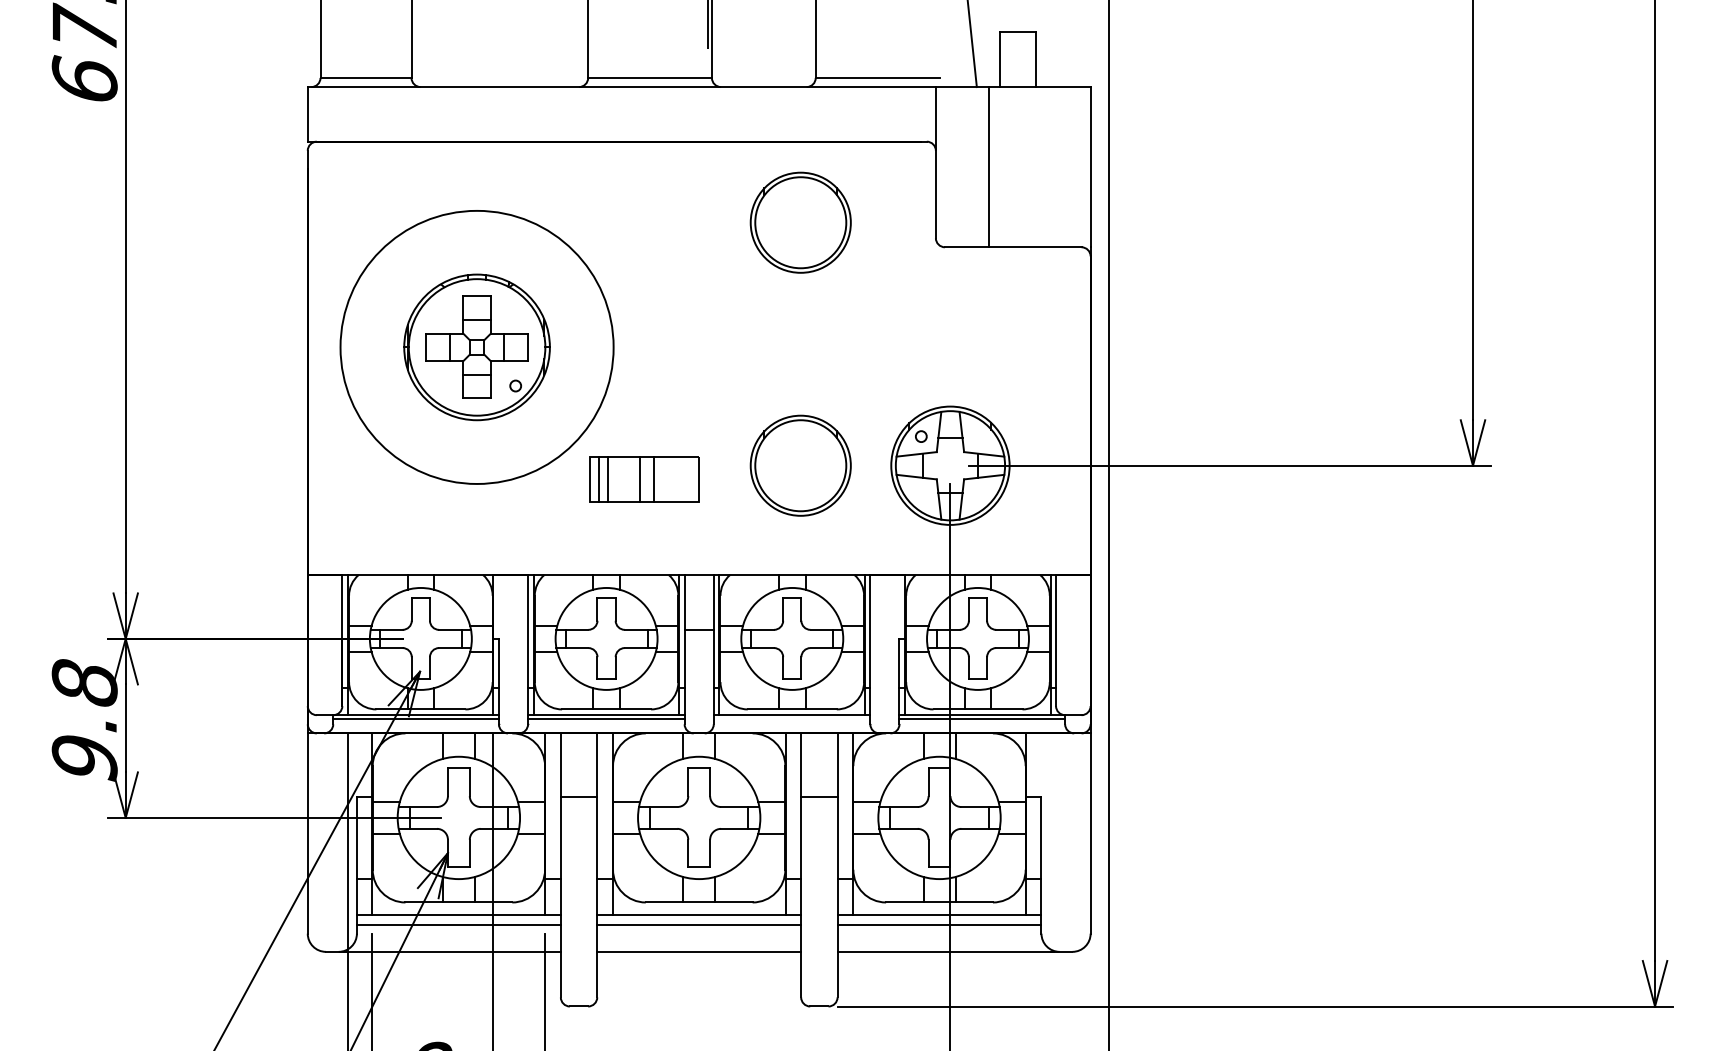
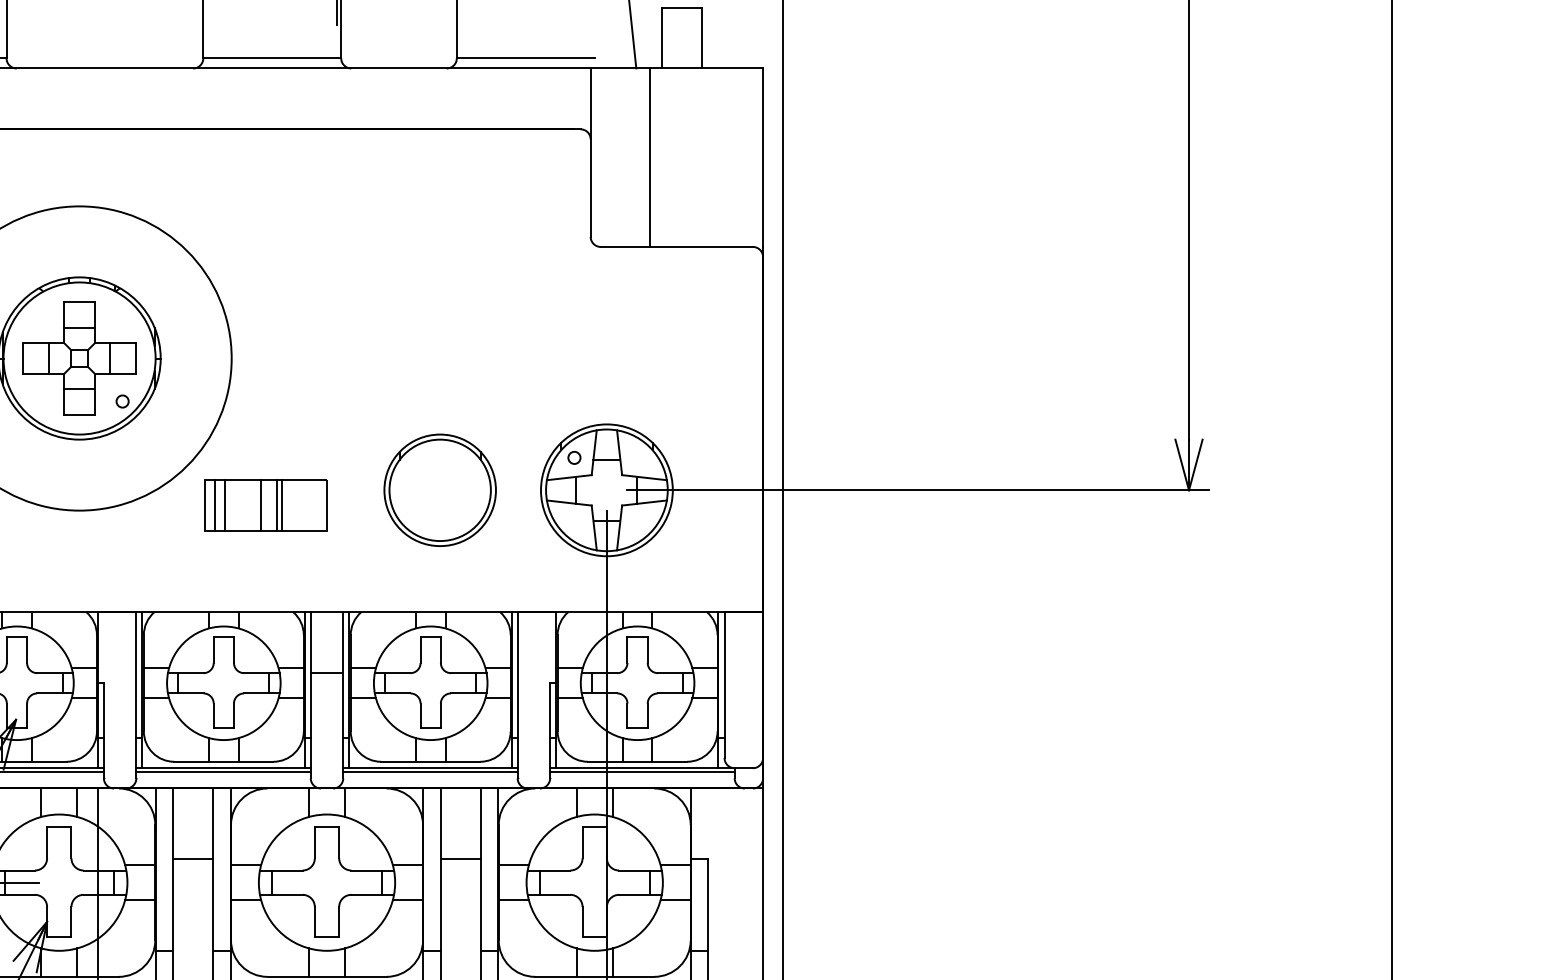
part: (800, 222) -> (439, 219), removed
line: (659, 479) -> (282, 505), added
line: (791, 718) -> (429, 771), added

